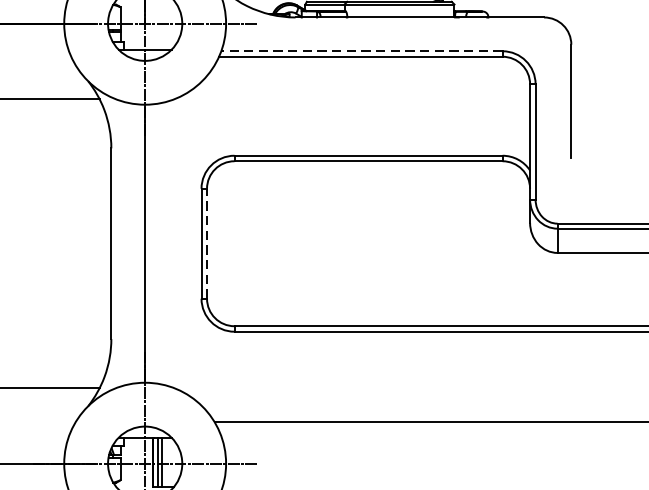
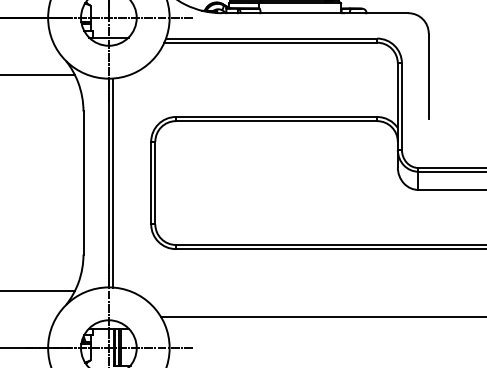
line: (361, 51) -> (271, 38), dashed -> solid
line: (151, 243) -> (113, 182), added
line: (207, 243) -> (155, 182), dashed -> solid

